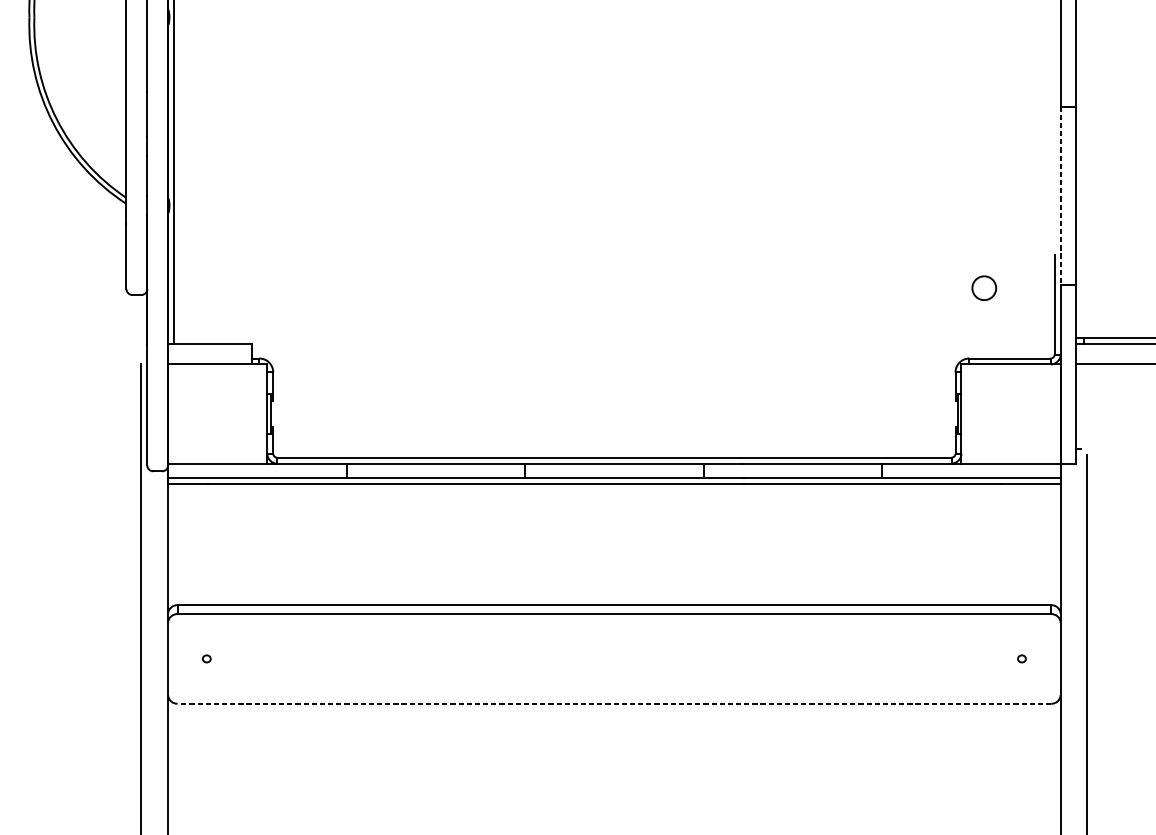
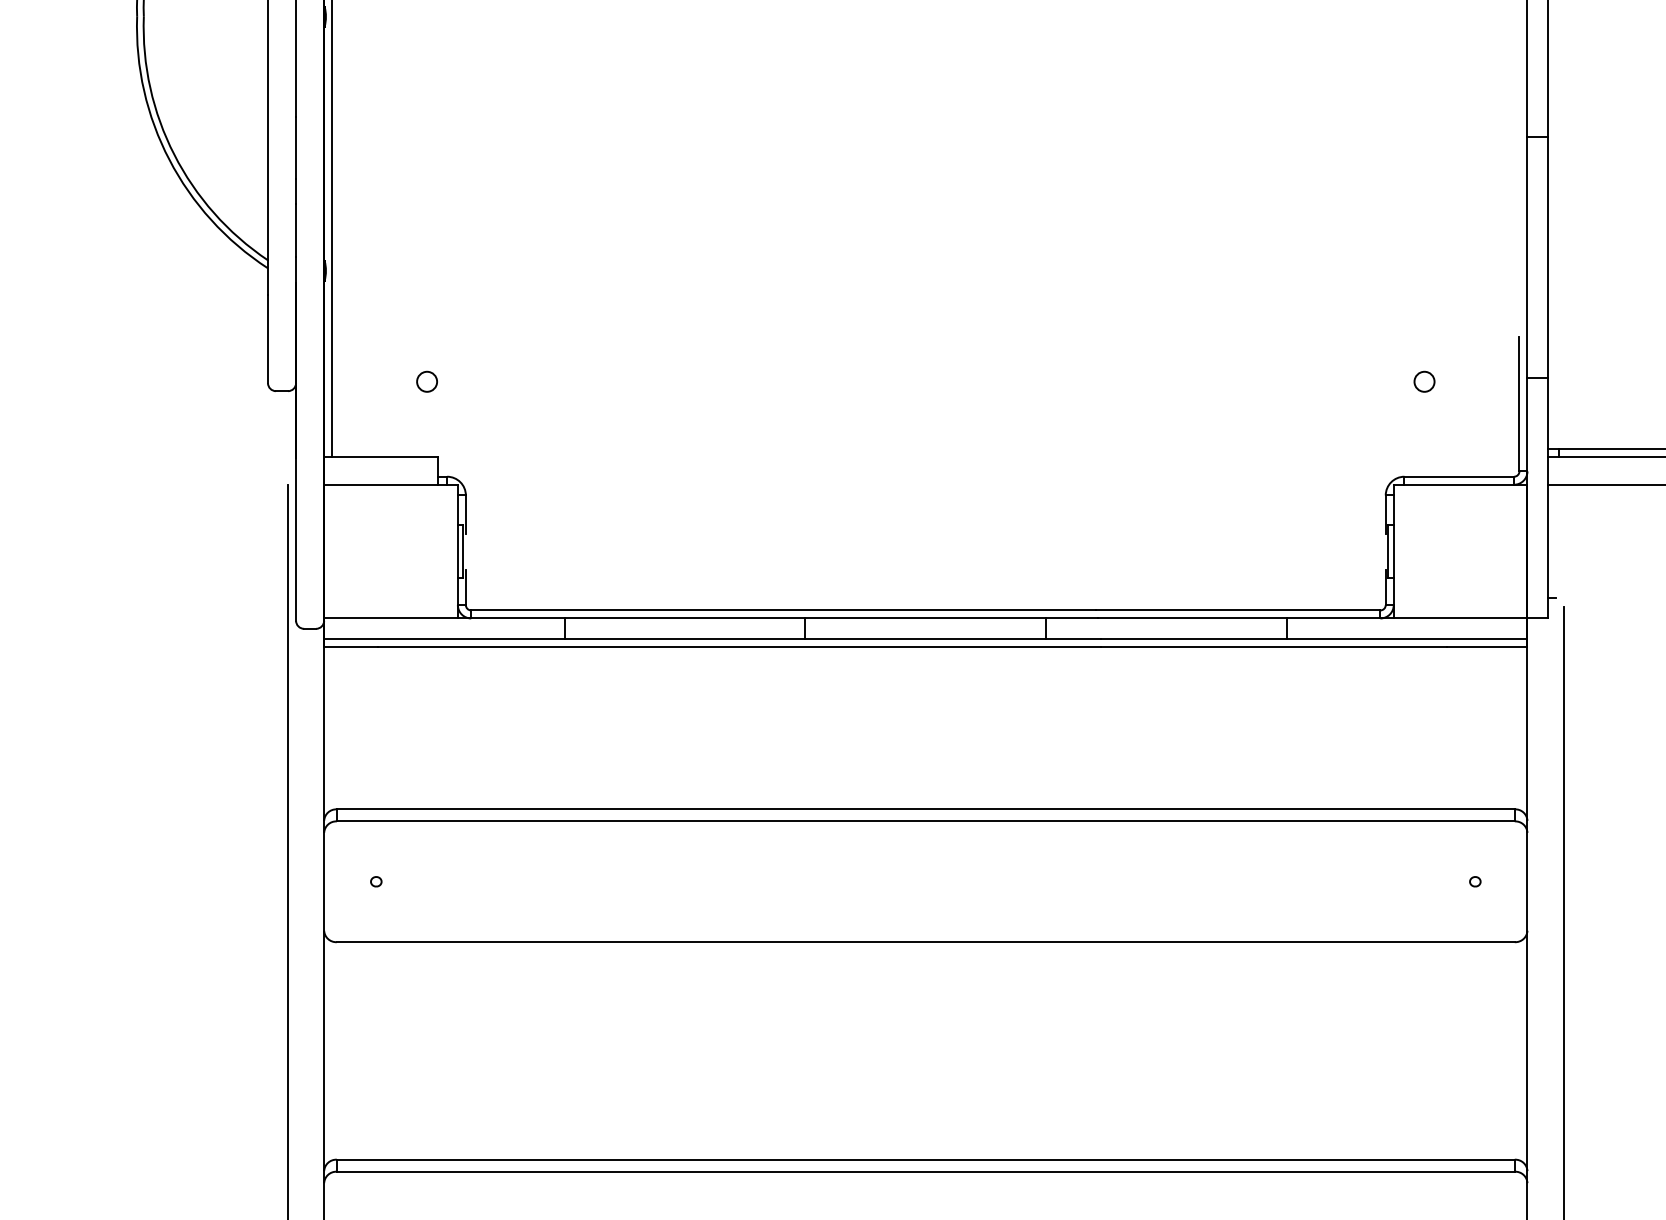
line: (1060, 195) -> (1527, 257), dashed -> solid
circle: (244, 287) -> (426, 381), added
circle: (984, 287) -> (1424, 381), size x0.62
line: (614, 703) -> (925, 942), dashed -> solid

